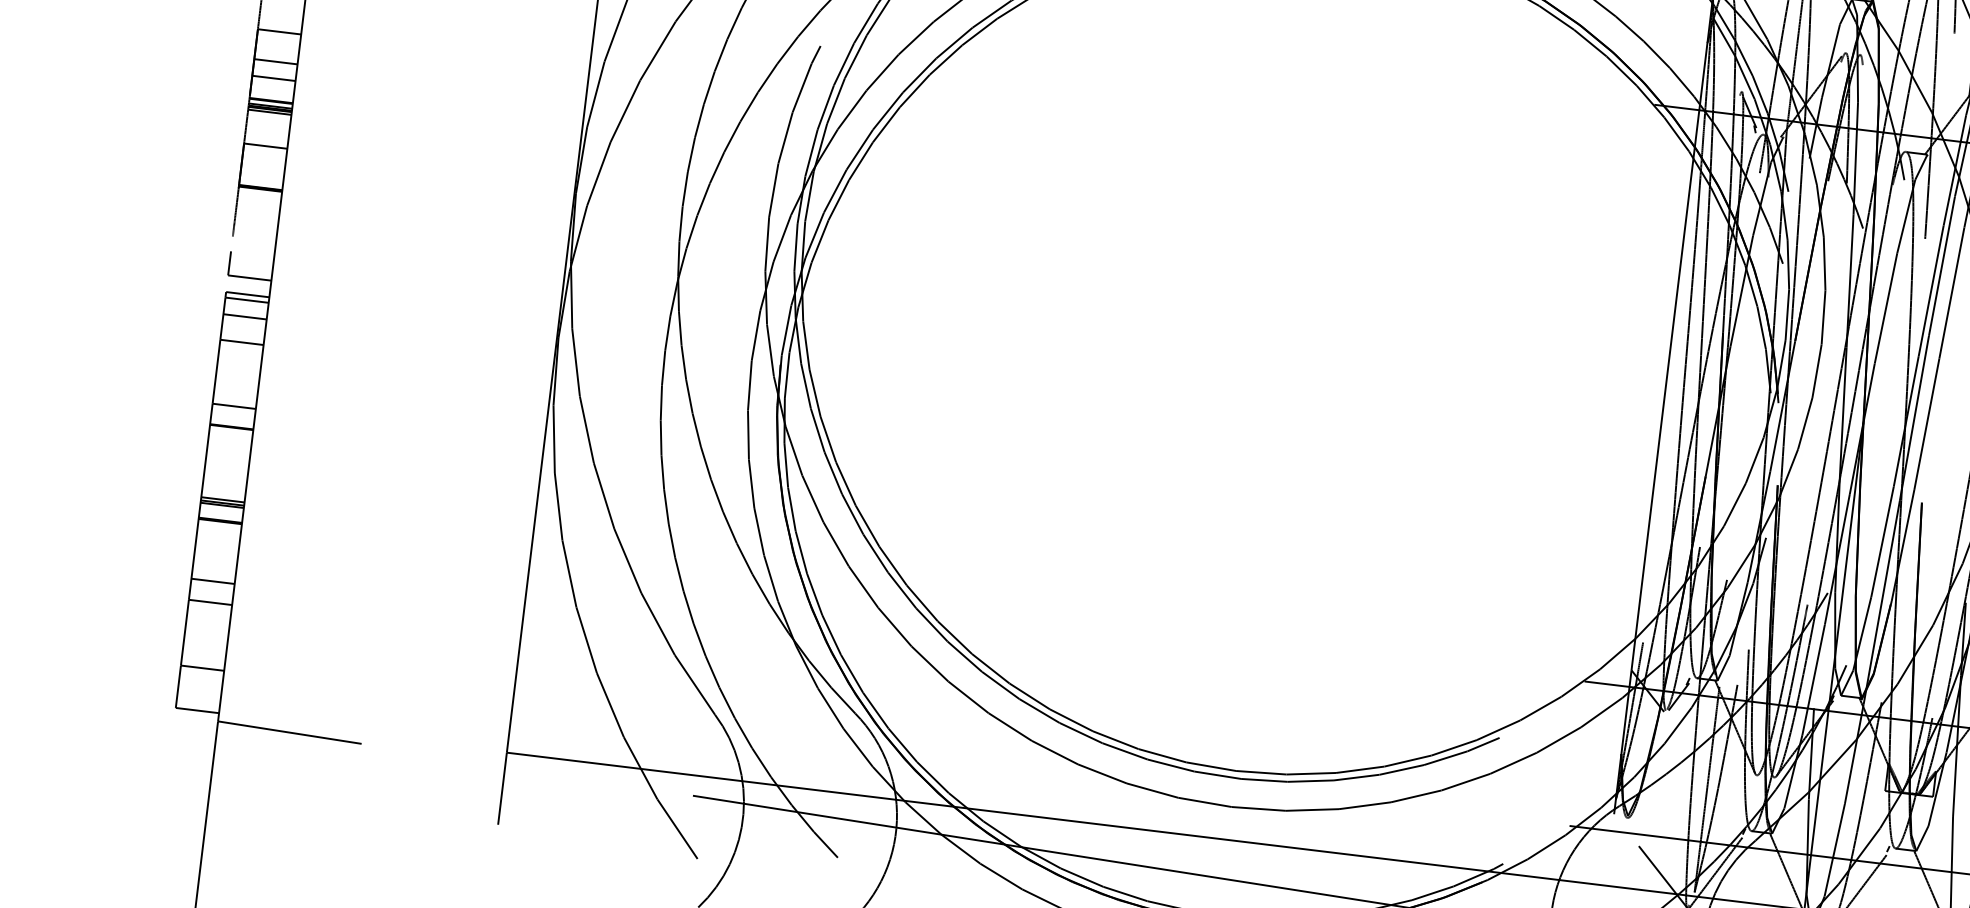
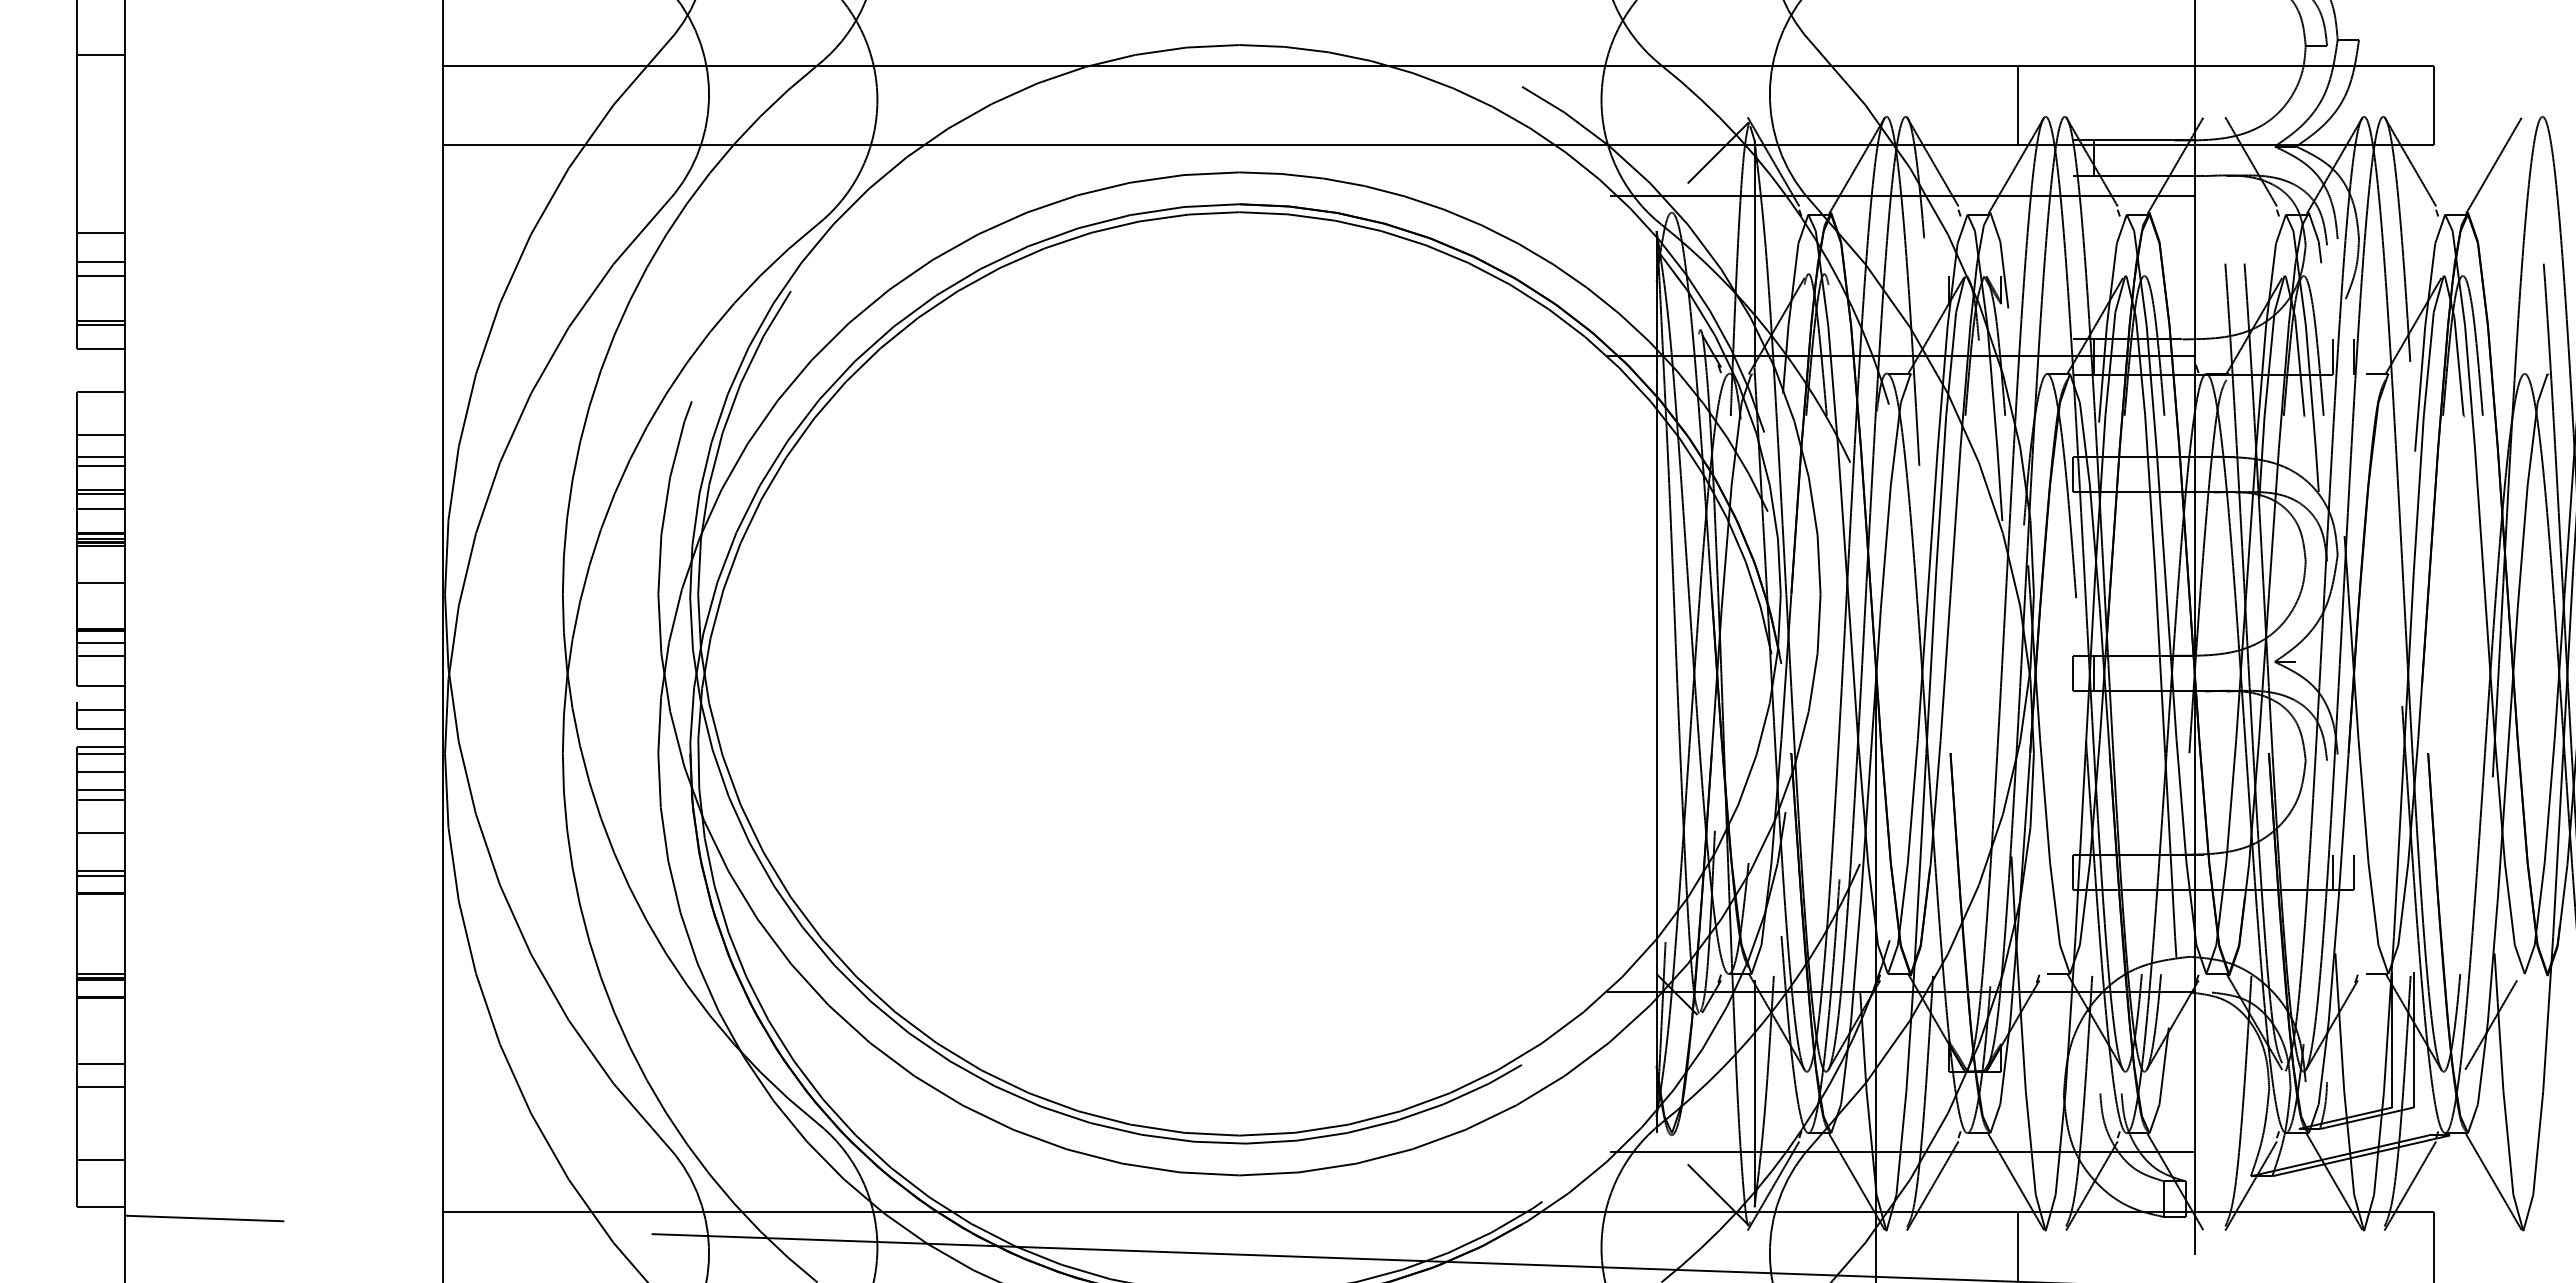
line: (282, 12) -> (101, 435), added
line: (278, 39) -> (101, 465), added
line: (275, 65) -> (101, 494), added
line: (259, 200) -> (101, 643), added
line: (258, 211) -> (101, 655), added
line: (254, 239) -> (101, 686), added
line: (252, 261) -> (101, 710), added
line: (243, 333) -> (101, 790), added
line: (238, 372) -> (101, 833), added
line: (233, 411) -> (101, 876), added

